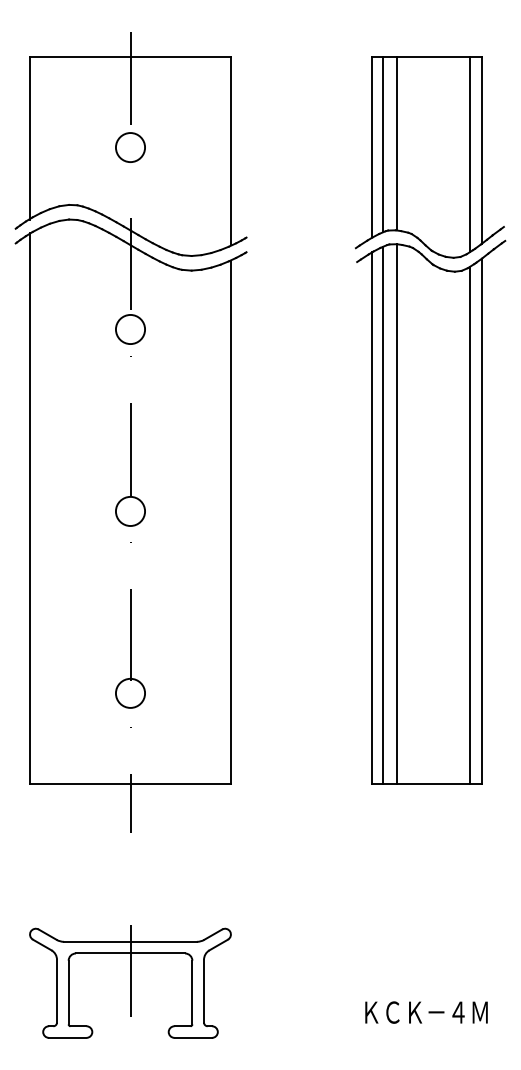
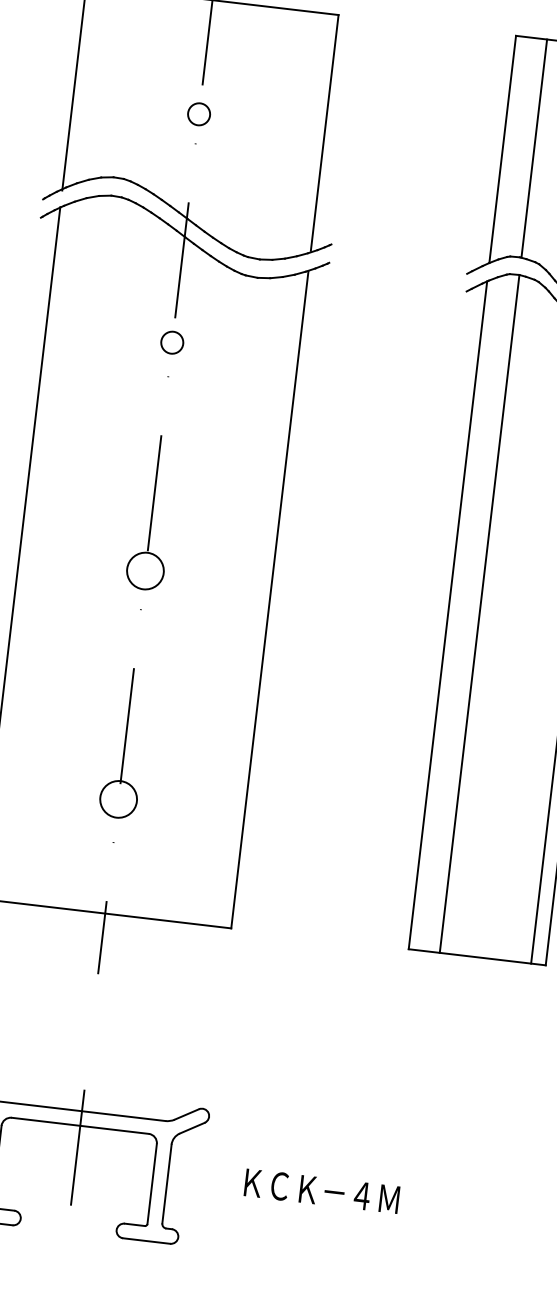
line: (383, 144) -> (517, 147), removed
circle: (130, 147) -> (199, 114), size x0.6
circle: (130, 329) -> (172, 342), size x0.6
line: (383, 515) -> (462, 613), removed
text: (426, 1012) -> (321, 1191), moved

